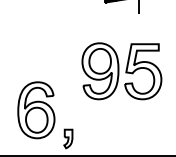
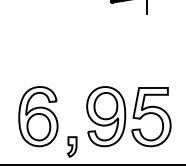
part: (121, 71) -> (128, 116), moved

